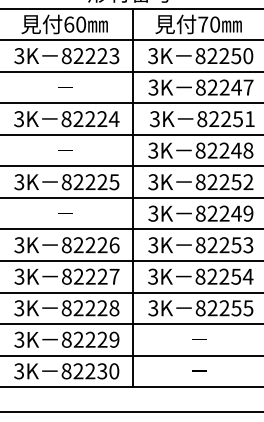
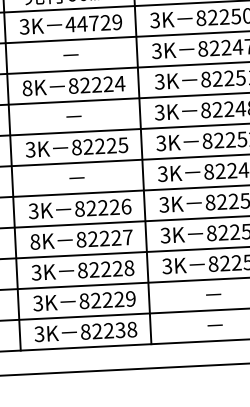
text: (90, 56) -> (93, 23), 82223 -> 44729
text: (19, 119) -> (27, 88), 3K -> 8K
text: (19, 276) -> (35, 241), 3K -> 8K
text: (114, 371) -> (132, 329), 82230 -> 82238

